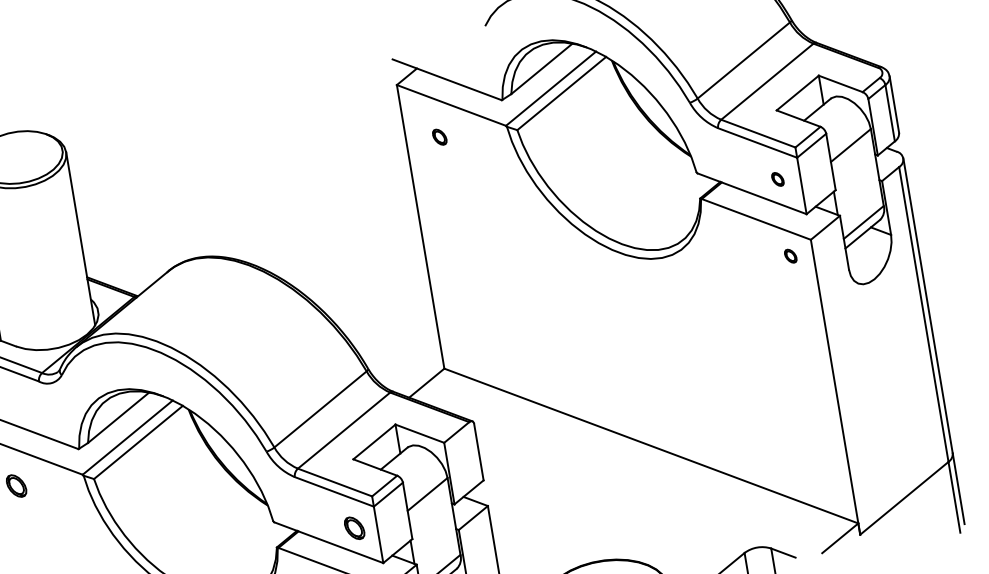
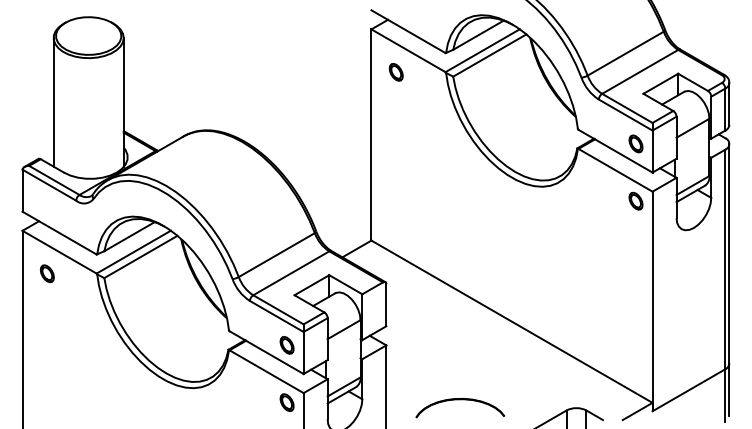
part: (438, 137) -> (395, 72), size x1.43
part: (777, 178) -> (635, 143), size x1.67
part: (789, 255) -> (635, 200), size x1.67

